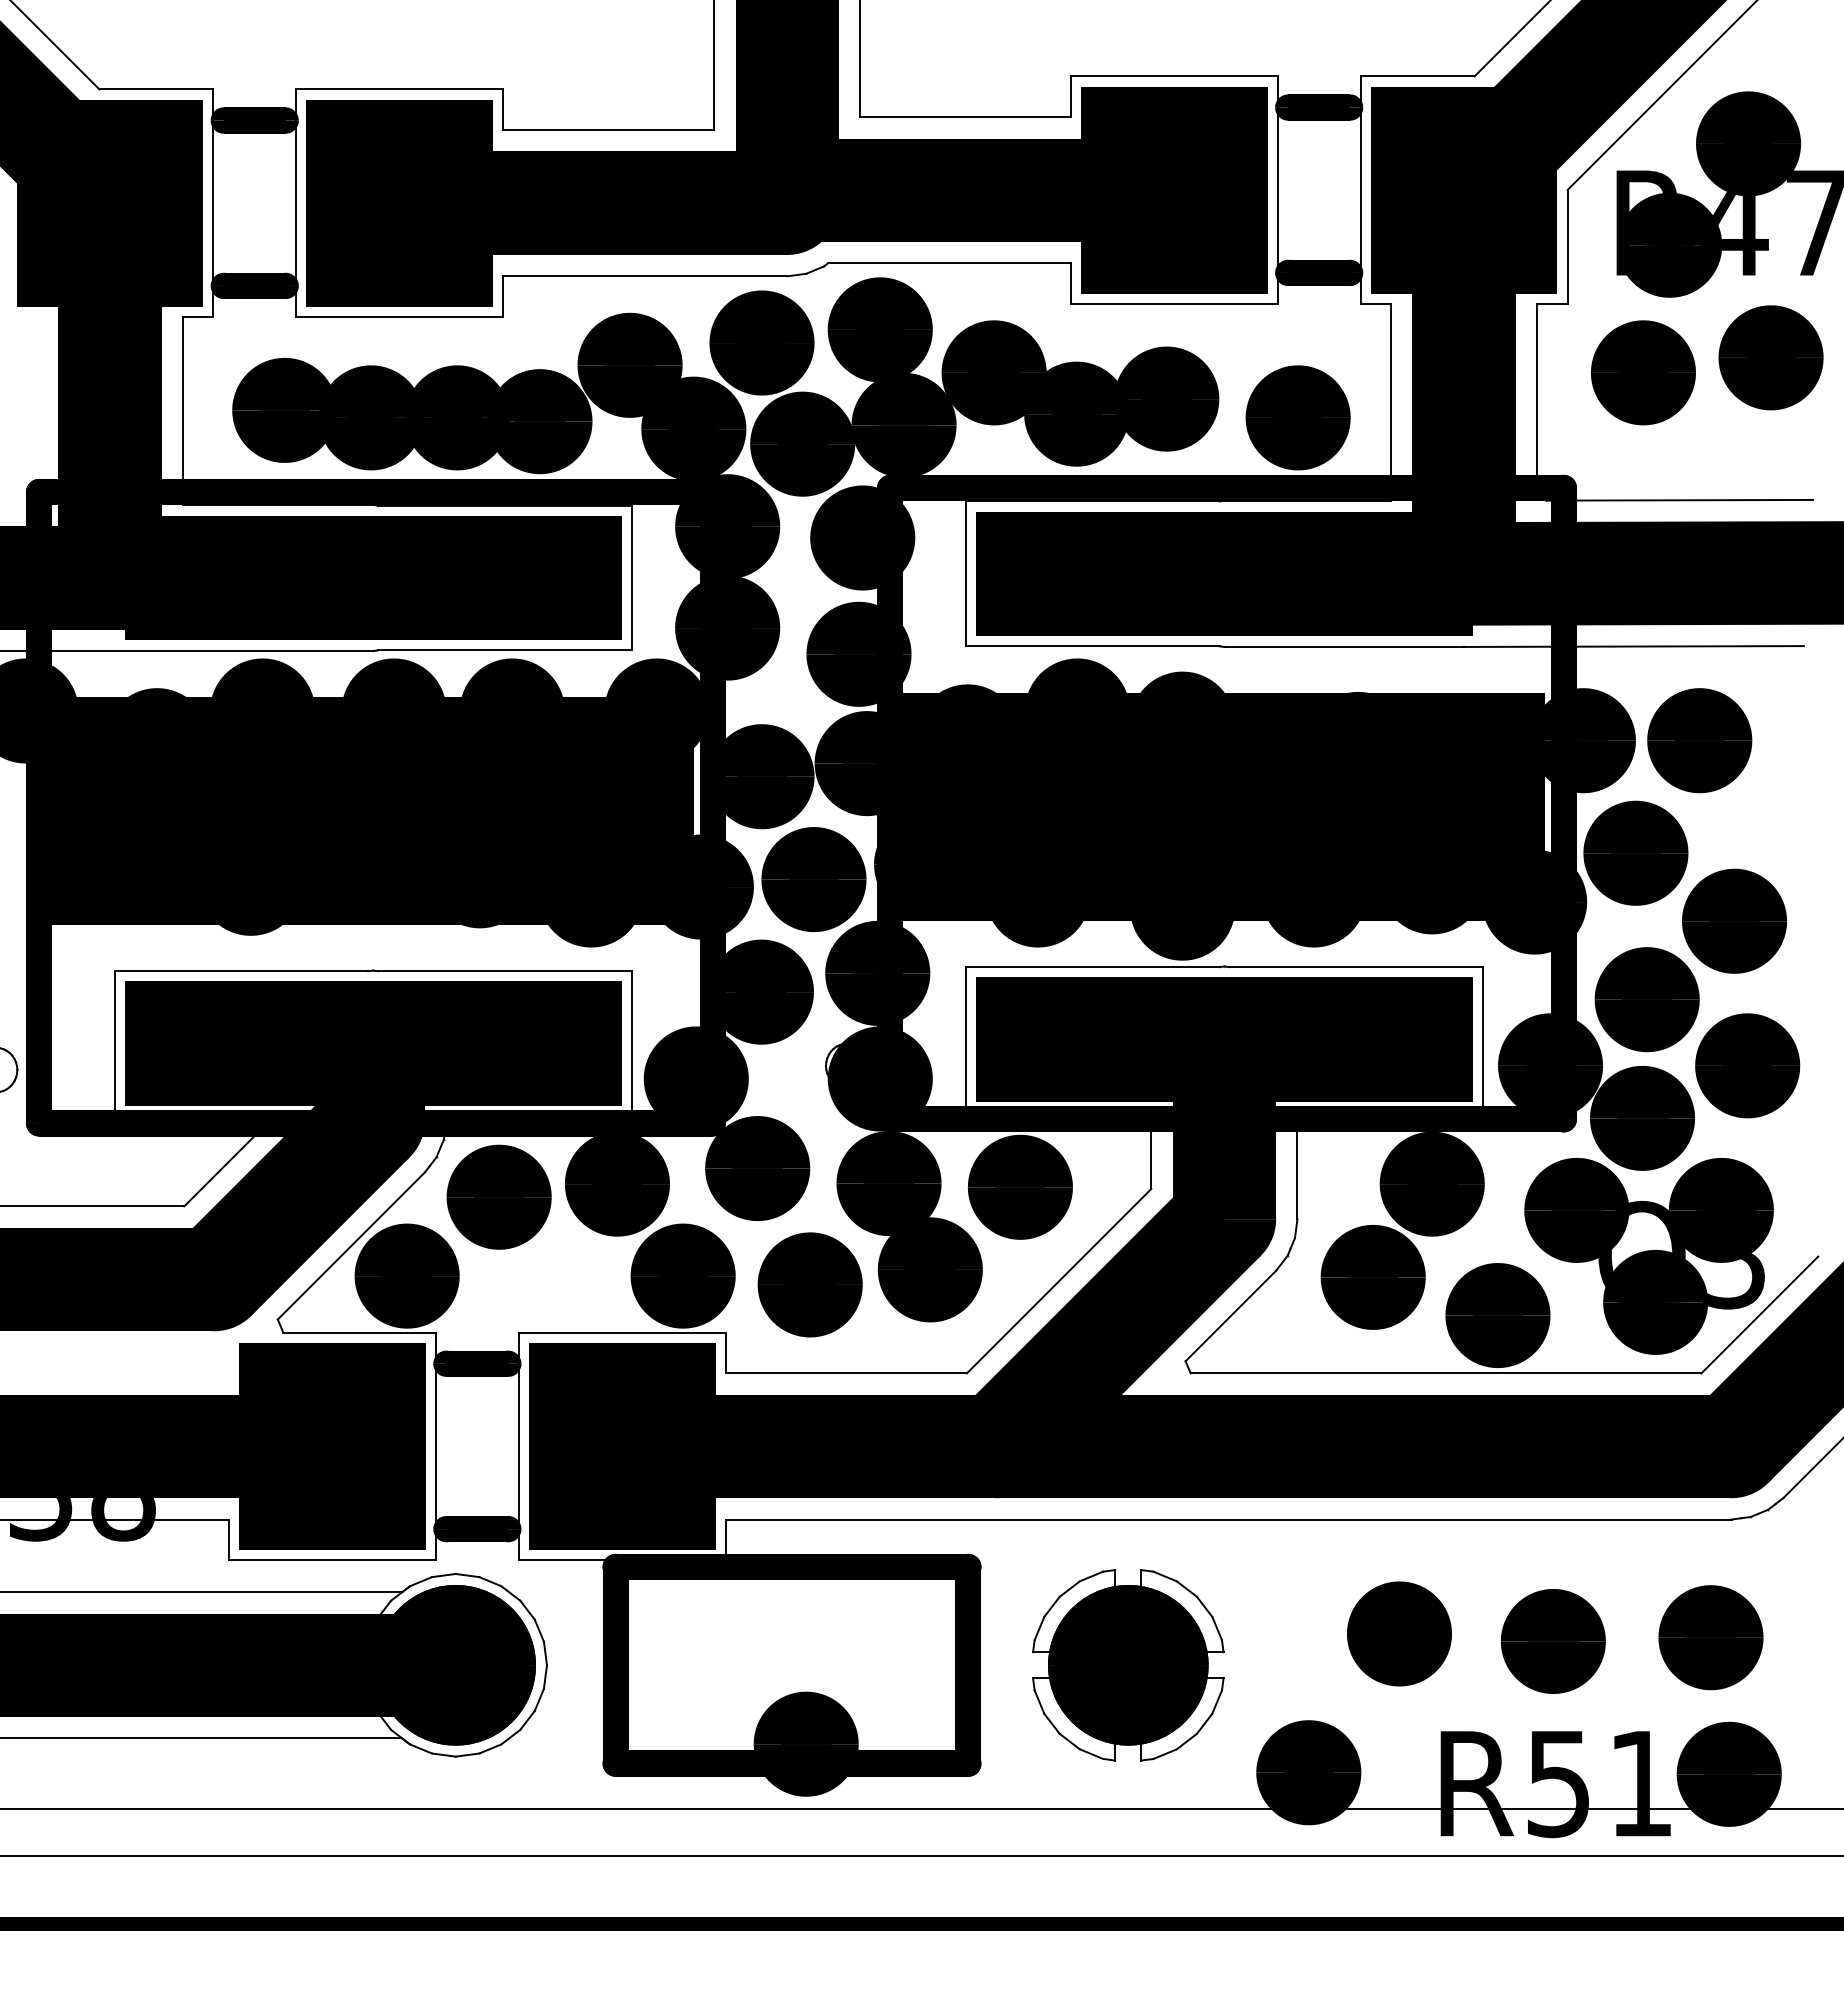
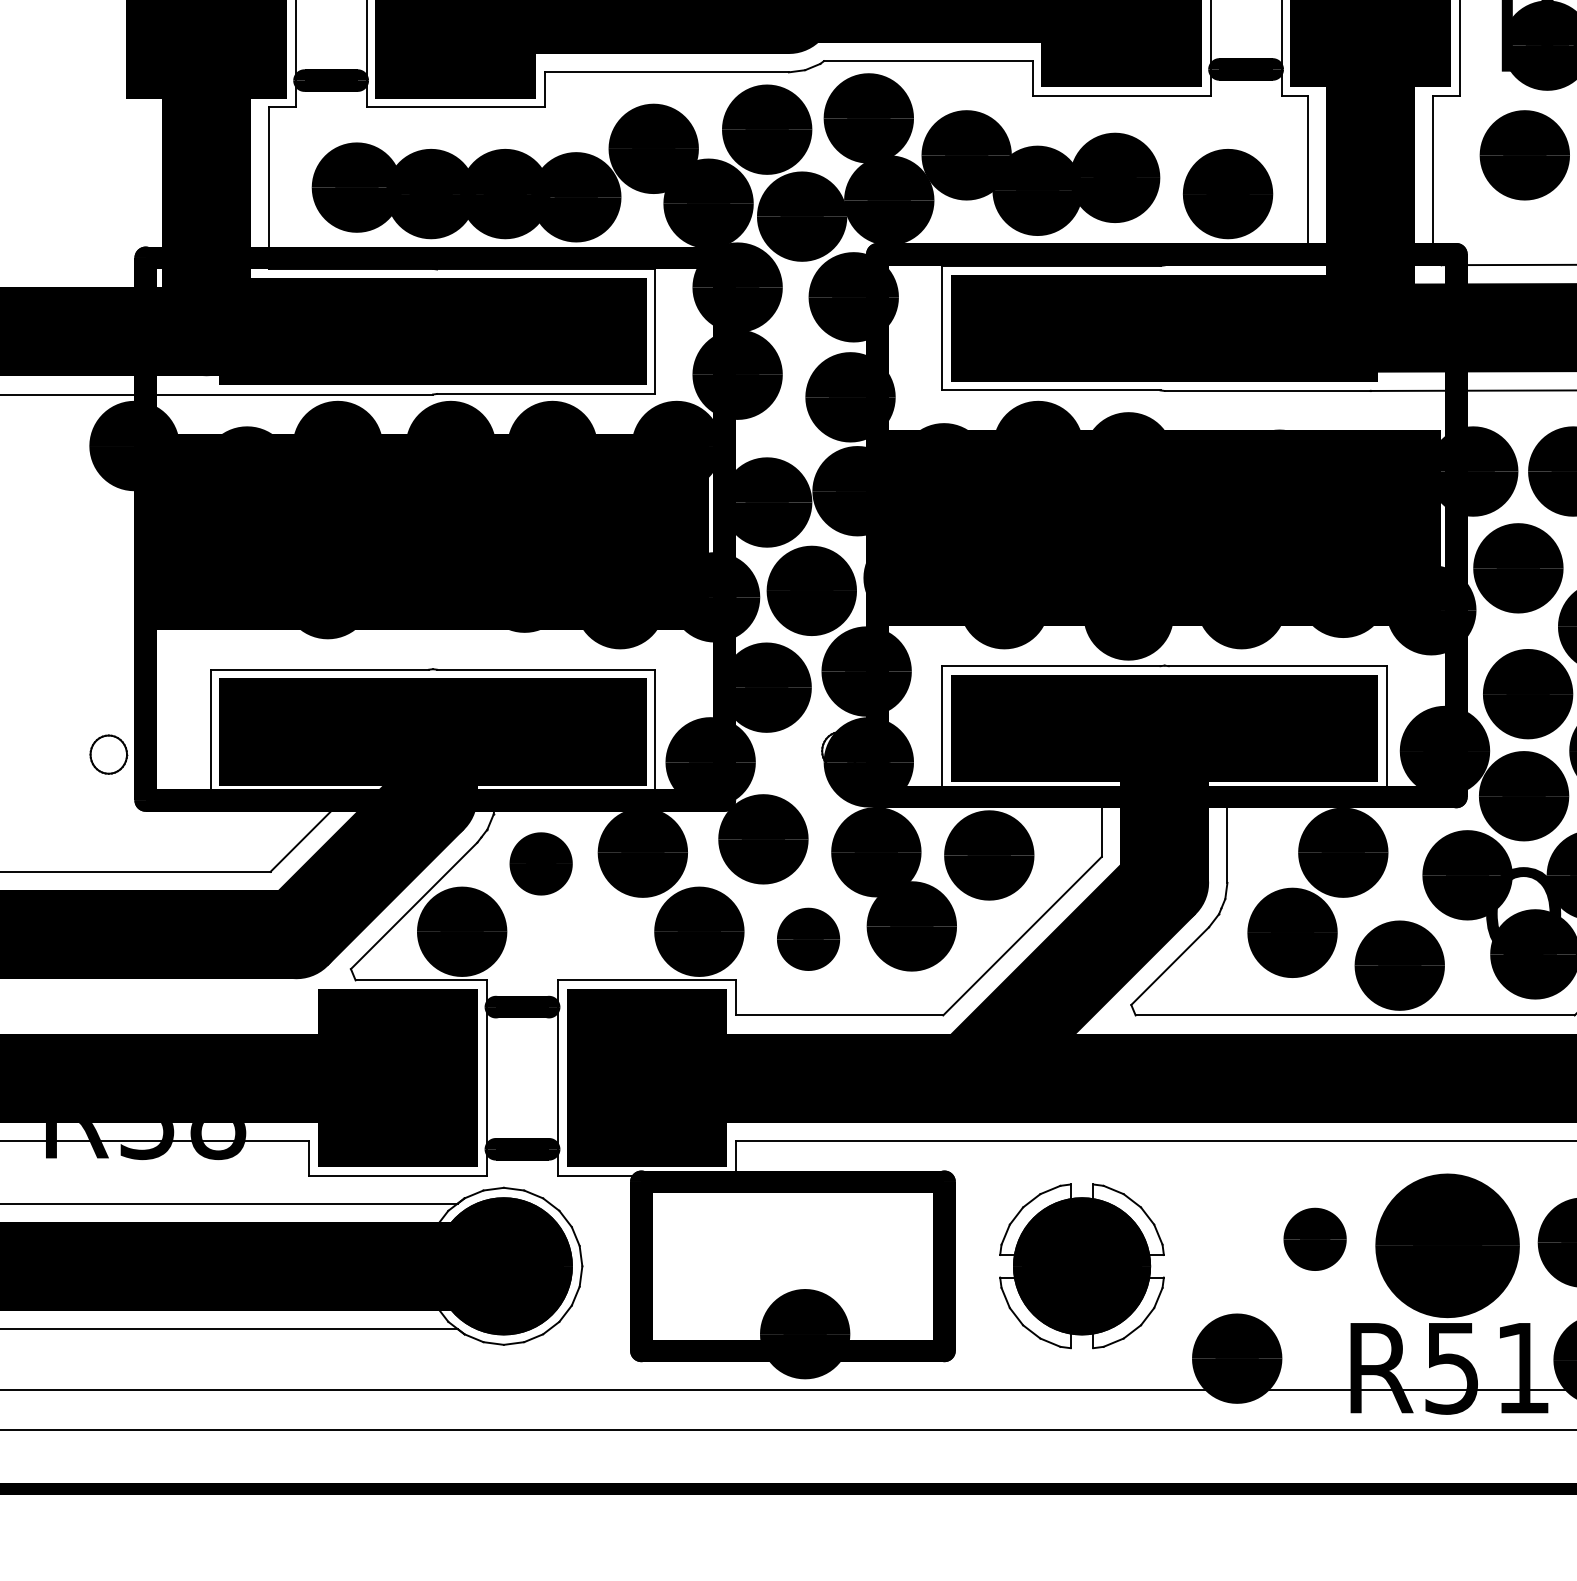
part: (498, 1196) -> (540, 863), size x0.7
part: (809, 1284) -> (807, 938), size x0.7
part: (1399, 1633) -> (1315, 1238), size x0.7
part: (1552, 1641) -> (1446, 1245), size x1.6

